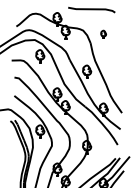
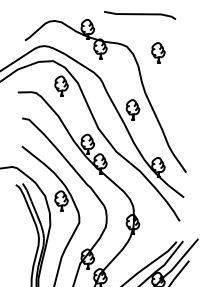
part: (103, 34) -> (157, 52), size x1.67

